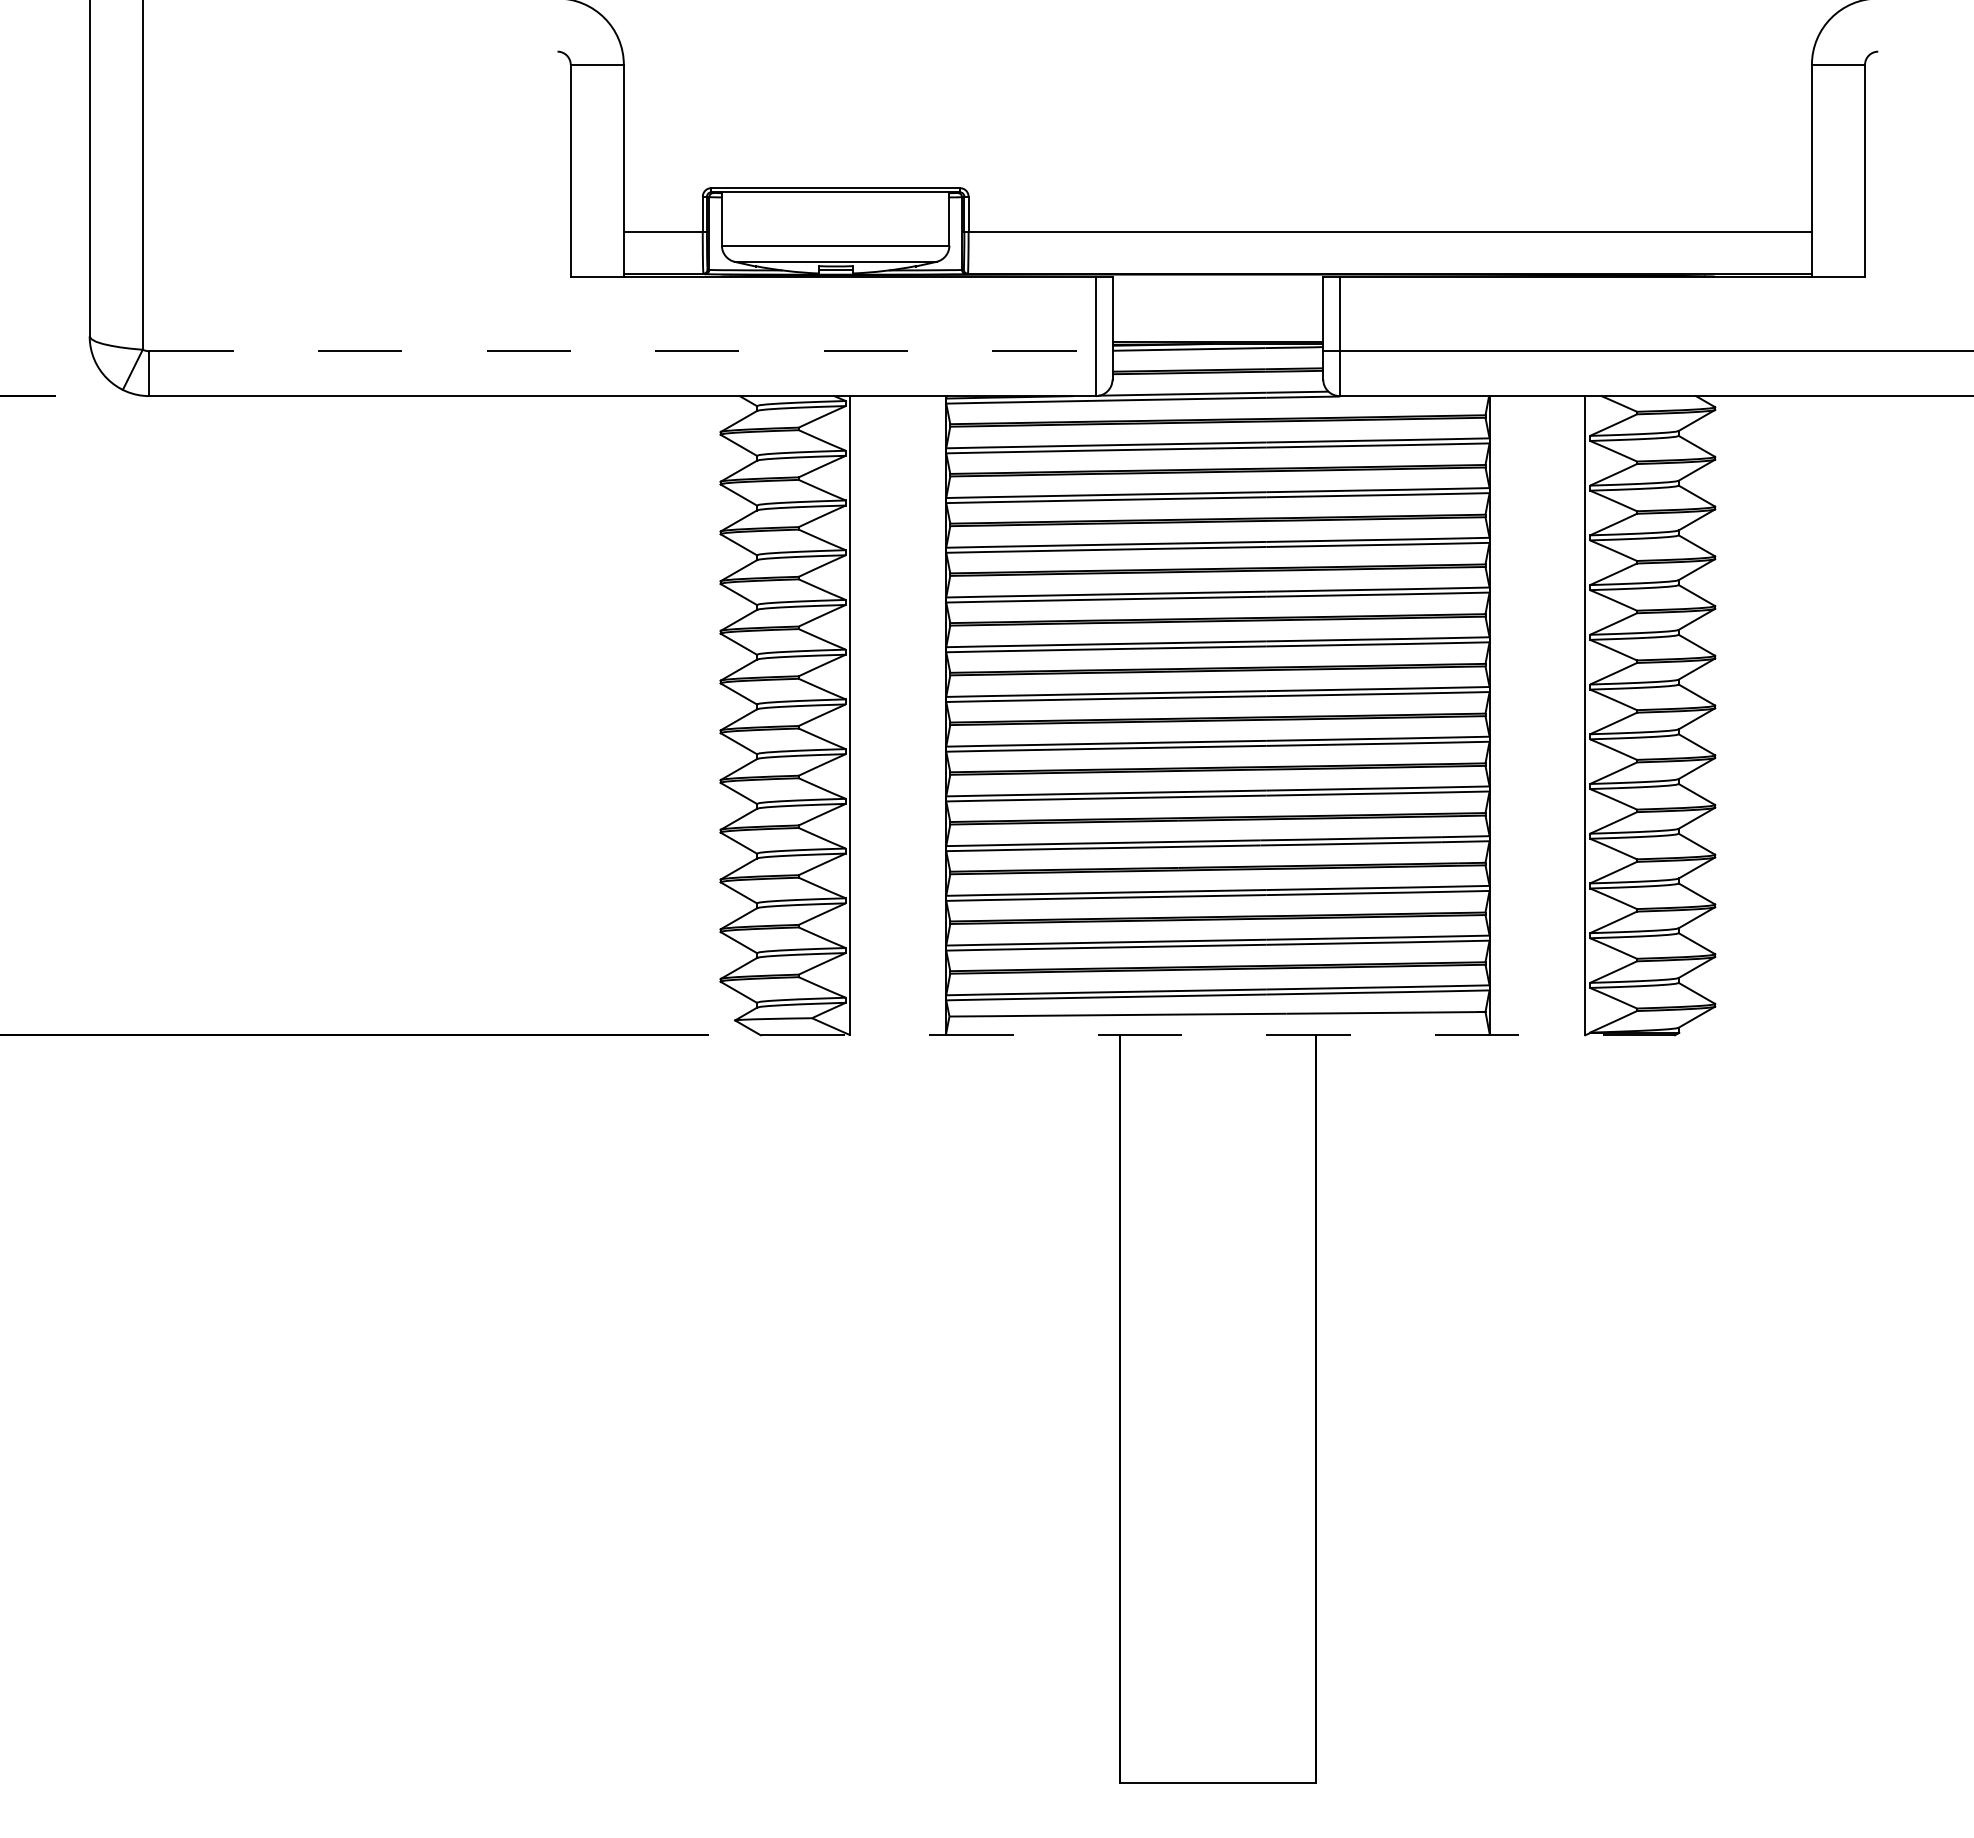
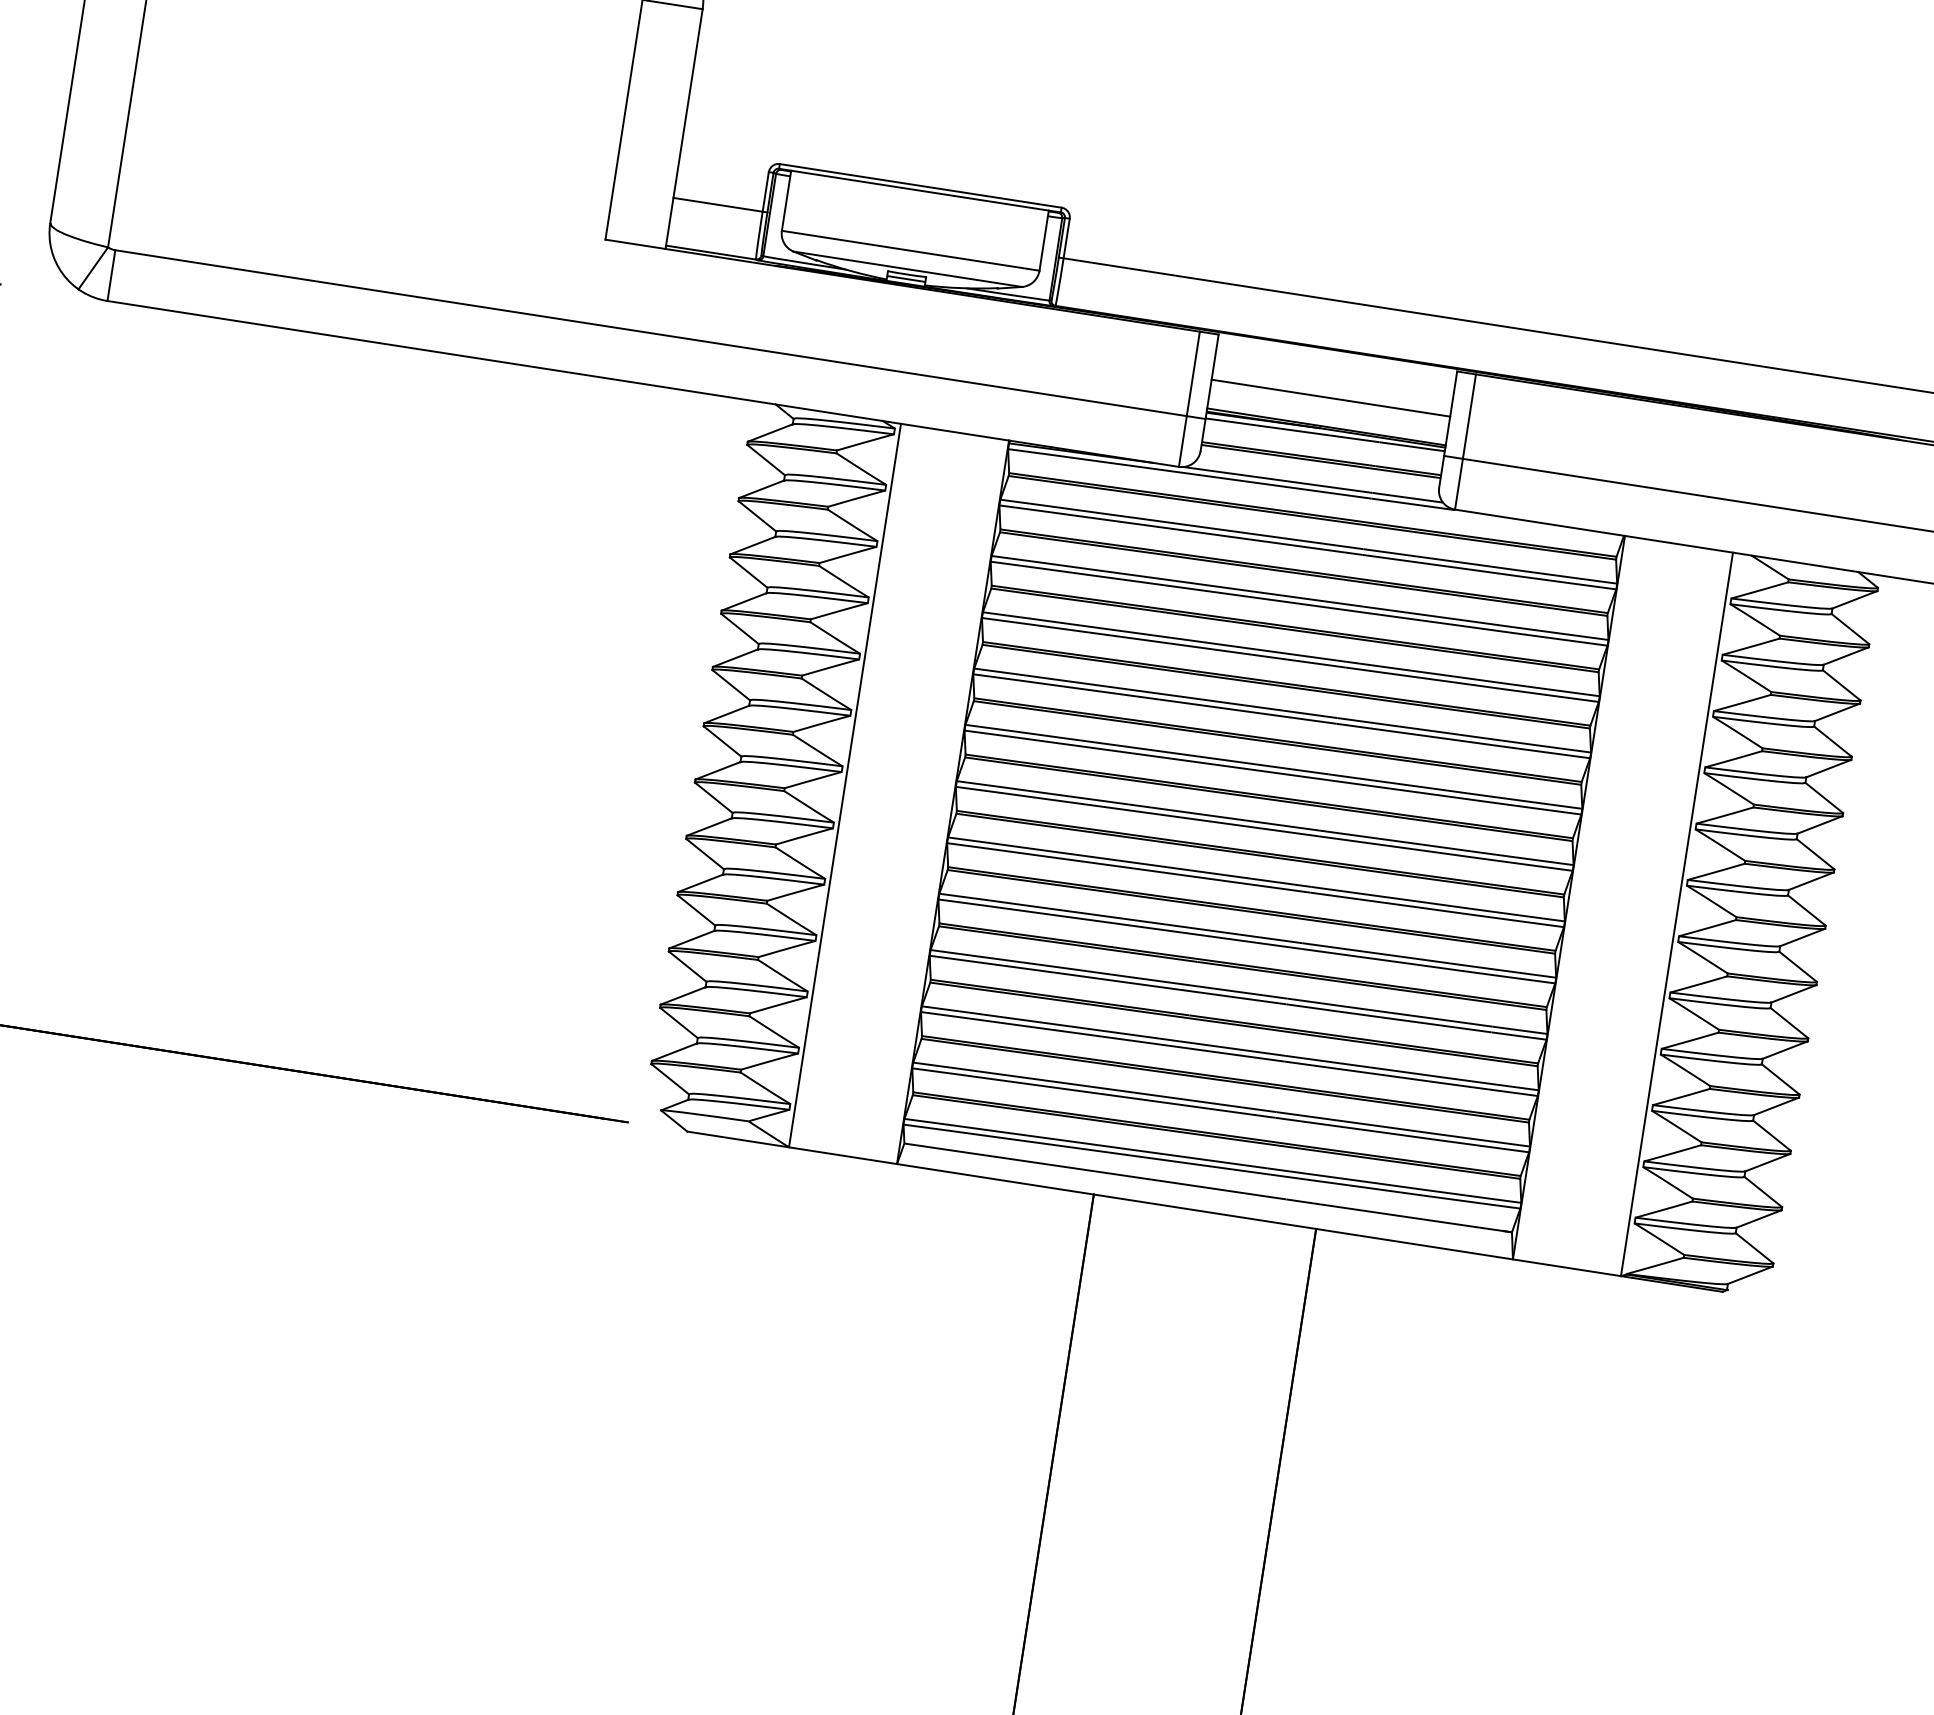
line: (1217, 316) -> (1330, 398), added
line: (630, 351) -> (659, 334), dashed -> solid
line: (1218, 1035) -> (1205, 1212), dashed -> solid

